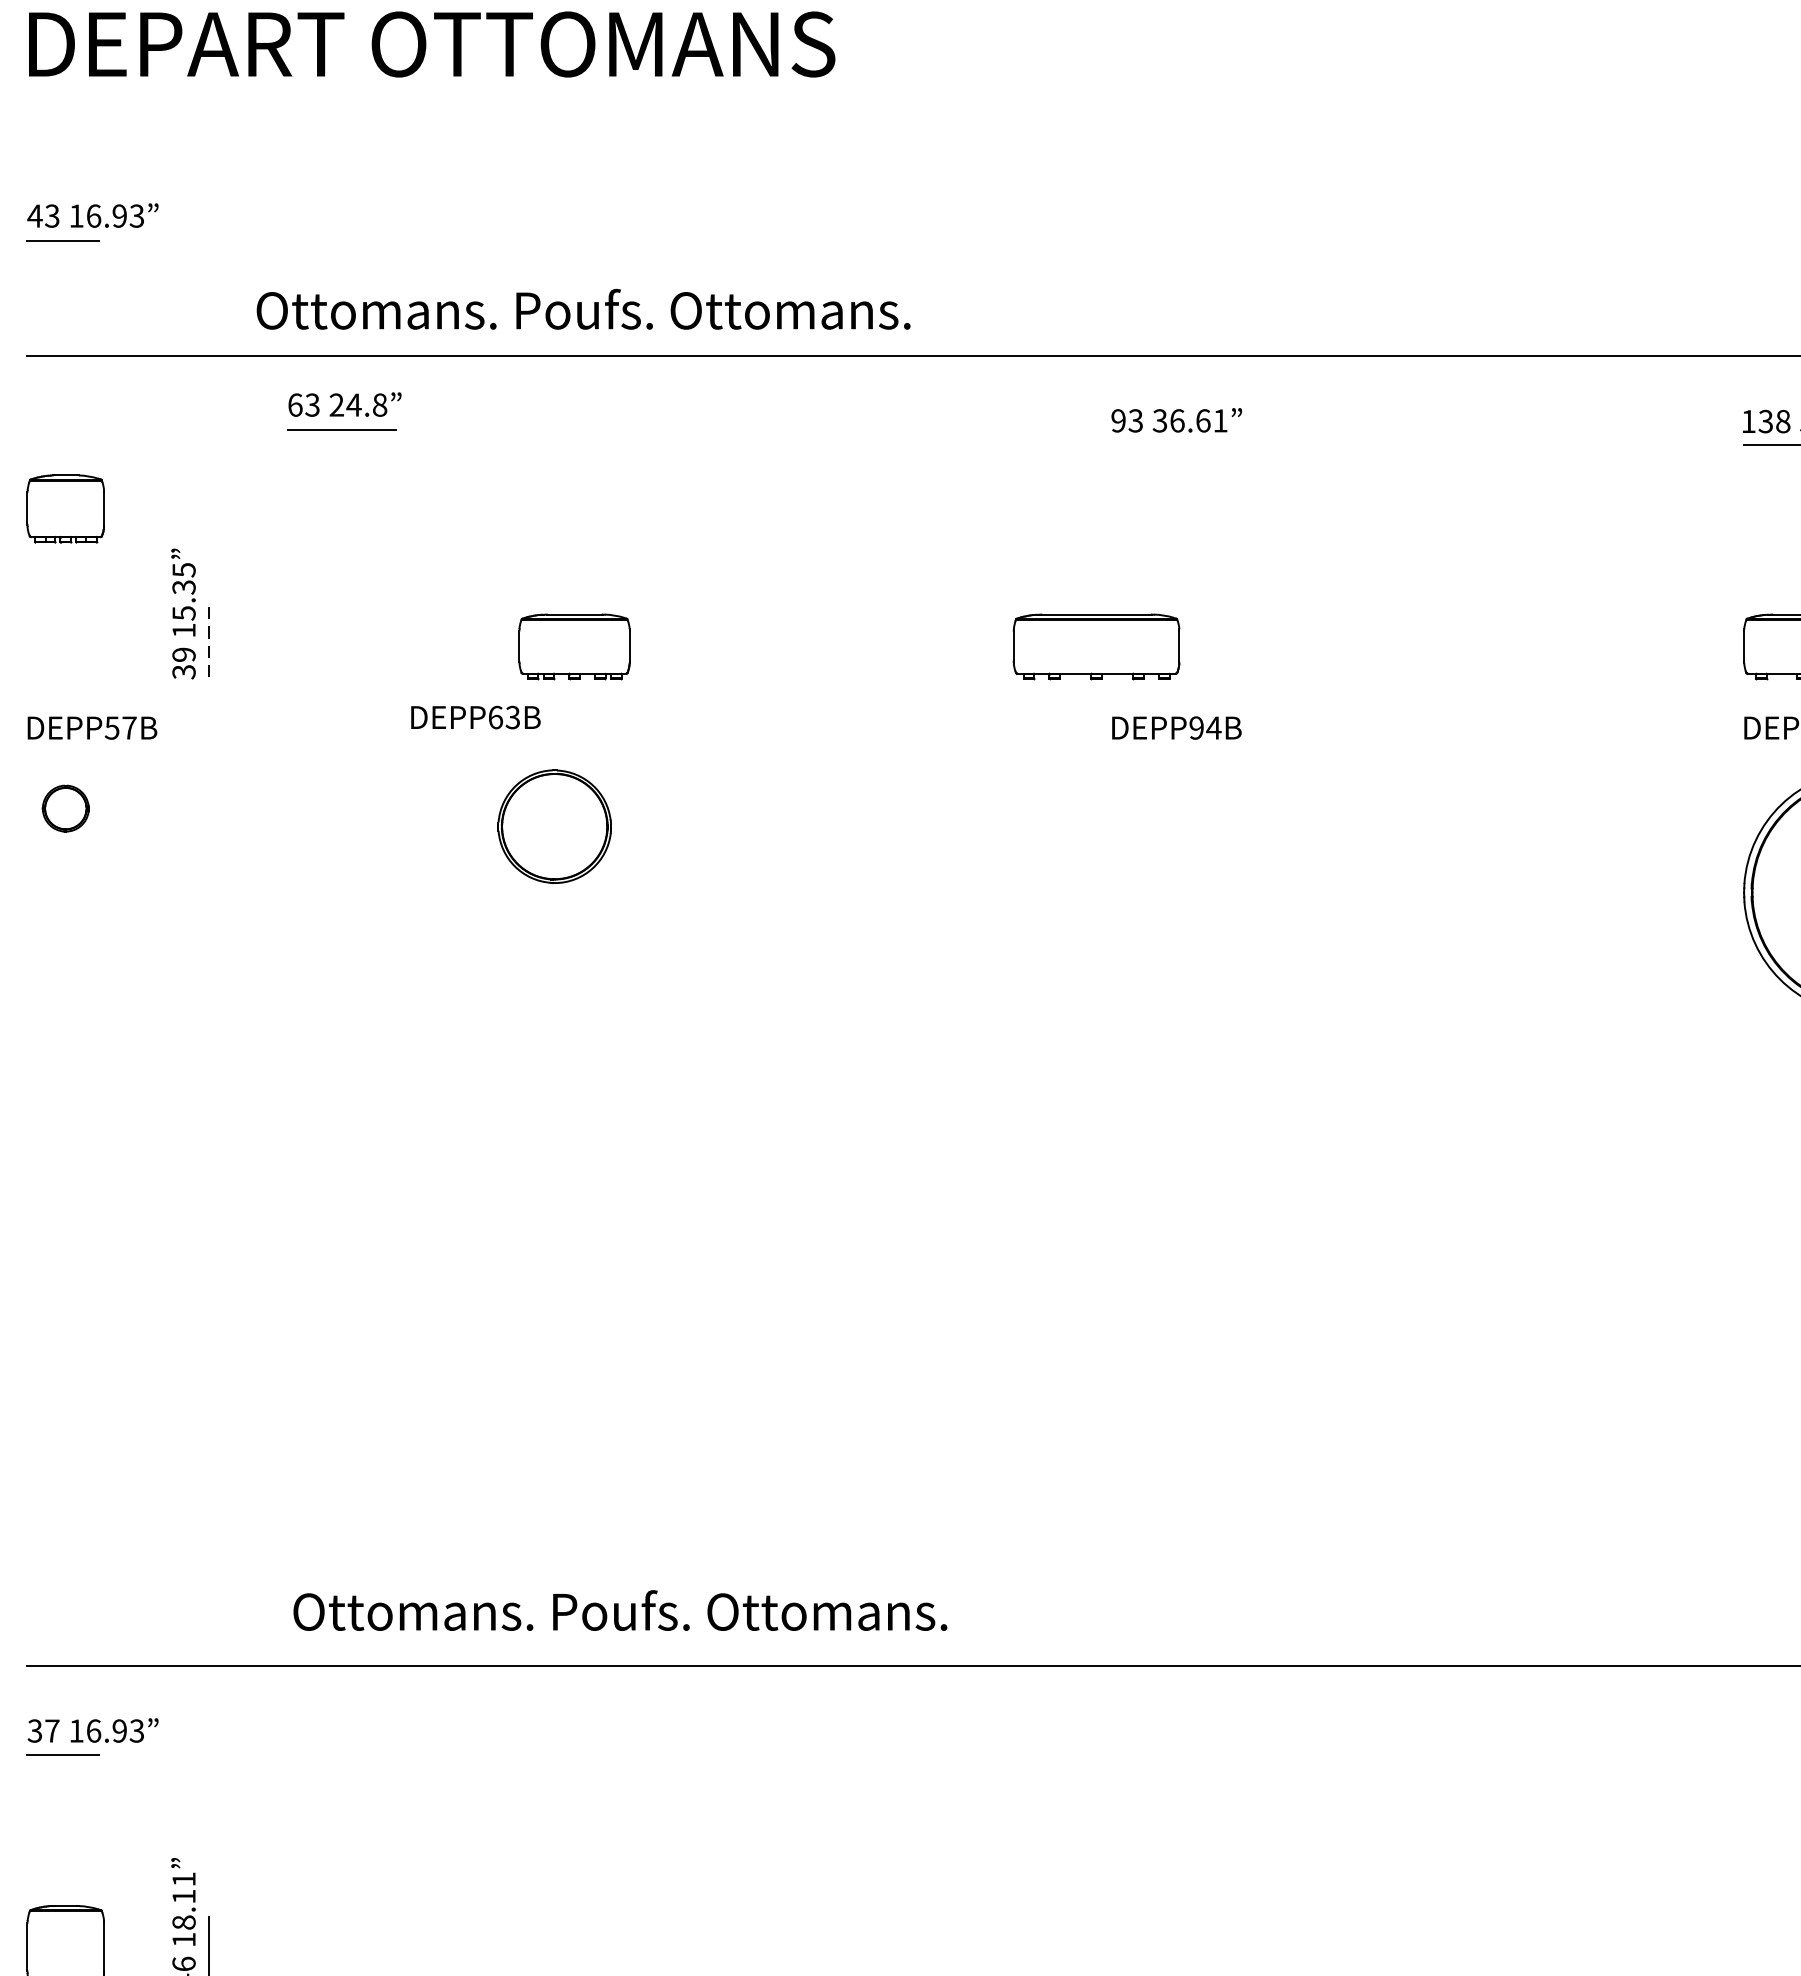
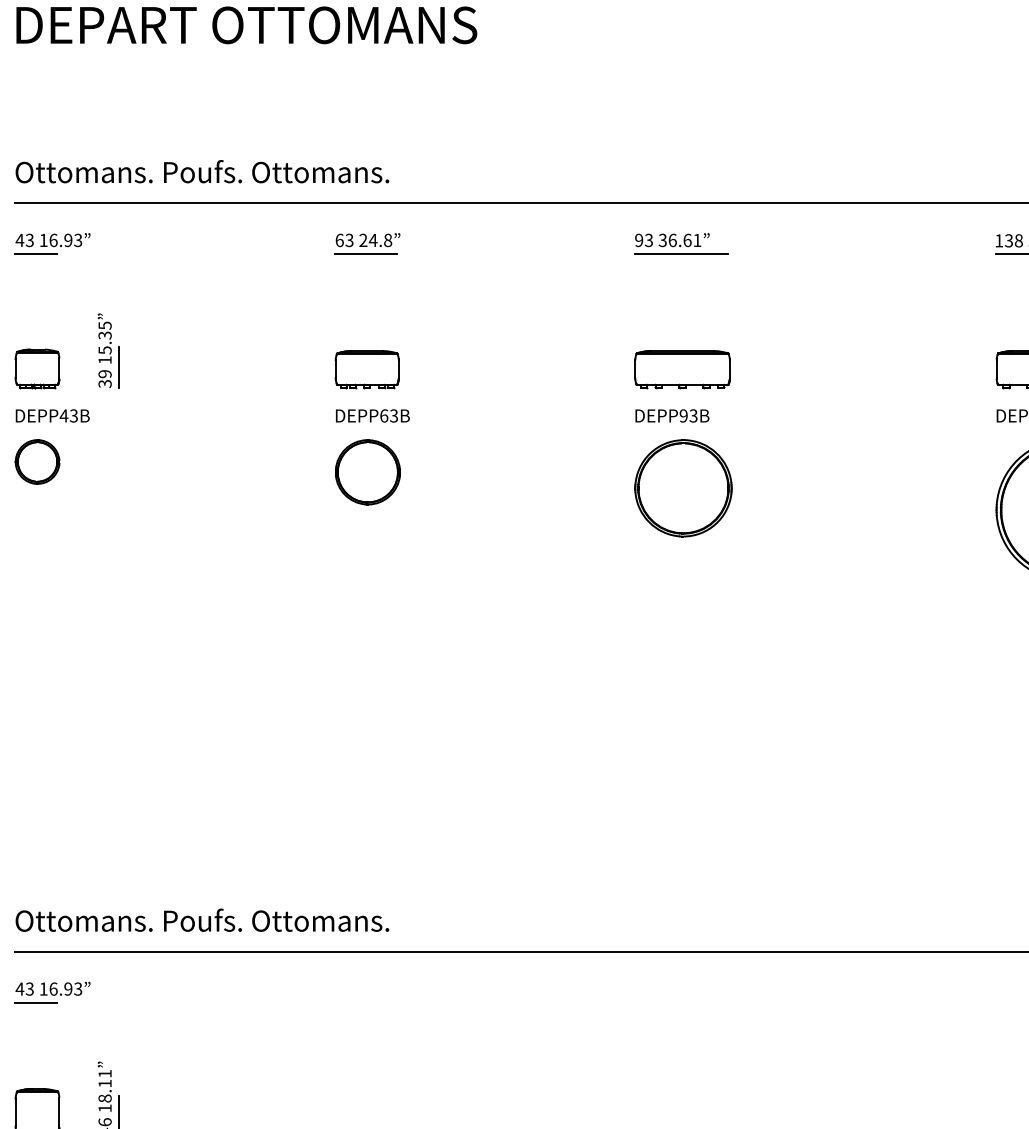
part: (92, 221) -> (52, 243), moved
text: (583, 309) -> (202, 171), moved
part: (344, 410) -> (367, 243), moved
line: (1191, 445) -> (680, 254), added
part: (65, 508) -> (37, 368), moved
line: (209, 643) -> (119, 367), dashed -> solid
part: (573, 646) -> (366, 369), moved
part: (1096, 646) -> (682, 369), moved
text: (475, 716) -> (372, 415), moved
text: (120, 727) -> (68, 415), DEPP57B -> DEPP43B
text: (1213, 727) -> (693, 415), DEPP94B -> DEPP93B
part: (65, 807) -> (37, 461), size x1.67
part: (554, 827) -> (367, 472), moved
part: (1196, 855) -> (683, 488), added
text: (620, 1609) -> (202, 919), moved
text: (43, 1730) -> (24, 988), 37 -> 43

